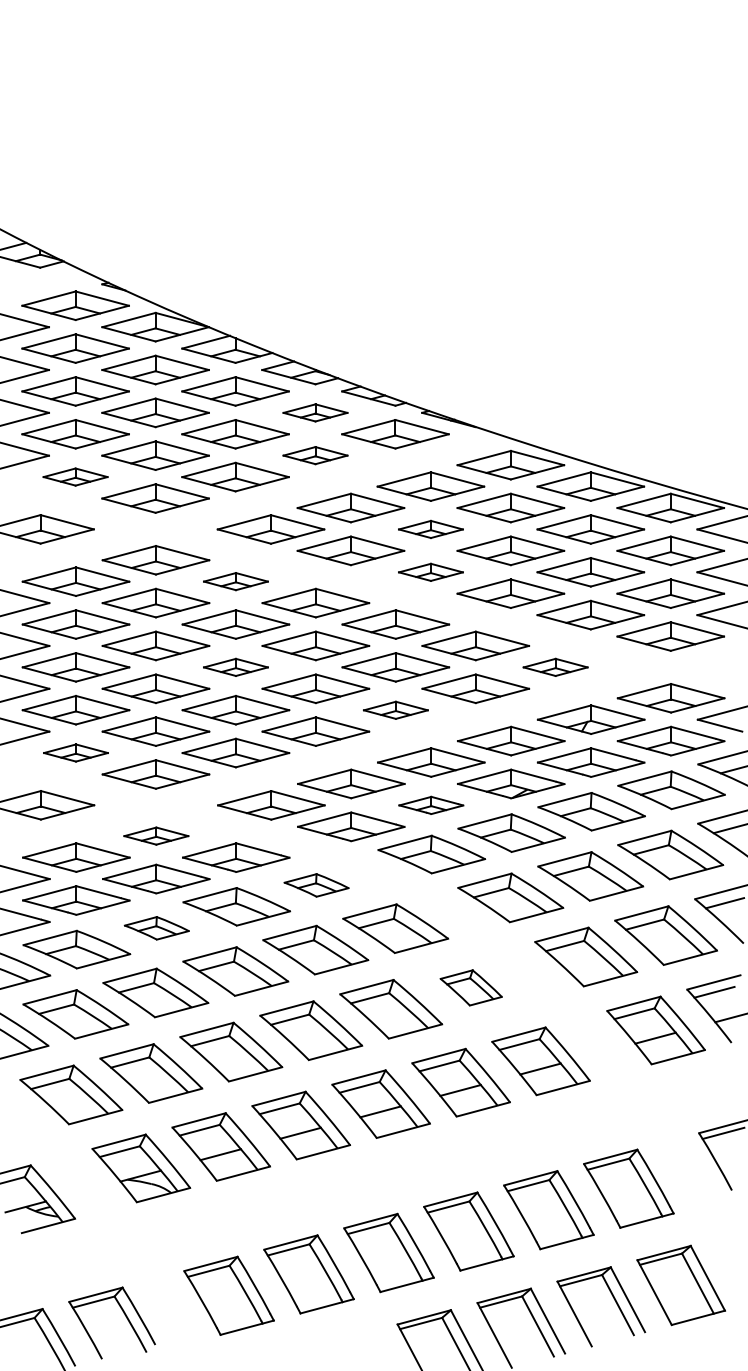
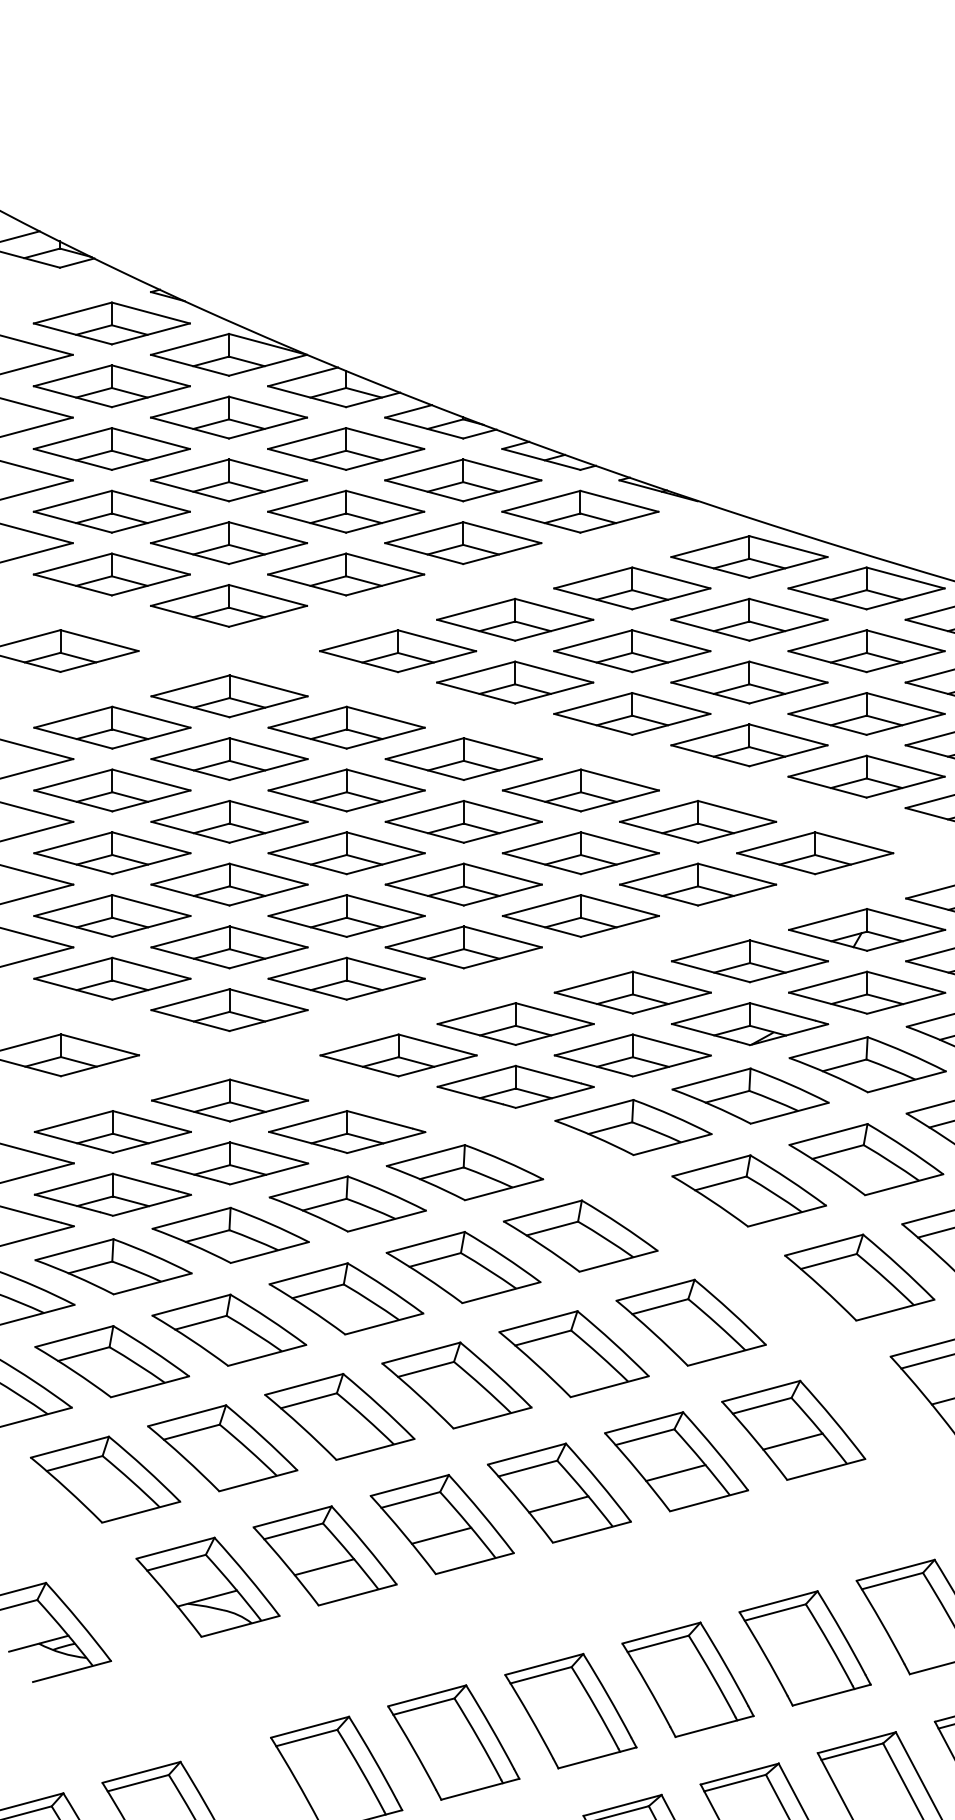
part: (315, 412) -> (463, 479), size x1.67
part: (315, 455) -> (463, 542), size x1.67
part: (75, 476) -> (111, 573), size x1.67
part: (430, 529) -> (631, 651), size x1.67
part: (430, 572) -> (631, 714), size x1.67
part: (235, 581) -> (346, 727), size x1.67
part: (235, 667) -> (346, 853), size x1.67
part: (555, 667) -> (814, 853), size x1.67
part: (395, 710) -> (580, 916), size x1.67
part: (75, 752) -> (111, 977), size x1.67
part: (431, 805) -> (633, 1055), size x1.67
part: (156, 835) -> (230, 1099), size x1.67
part: (316, 885) -> (464, 1172), size x1.67
part: (156, 928) -> (230, 1235), size x1.67
part: (471, 987) -> (691, 1322), size x1.67

